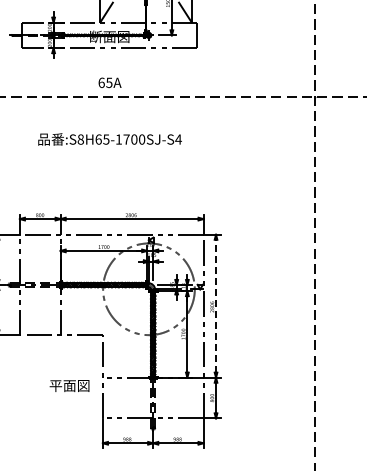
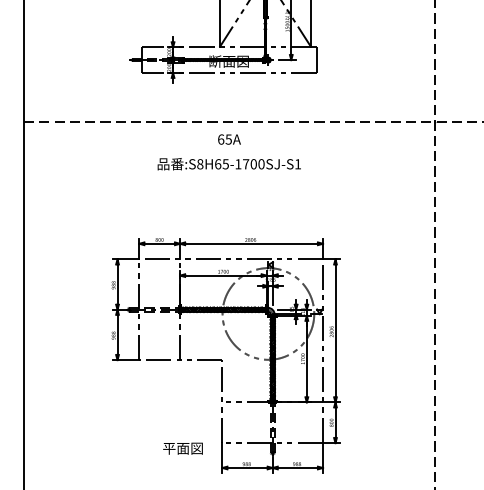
text: (110, 82) -> (229, 139), moved
text: (178, 139) -> (297, 164), :S8H65-1700SJ-S4 -> :S8H65-1700SJ-S1
line: (216, 305) -> (335, 330), dashed -> solid
text: (69, 385) -> (182, 448), moved

